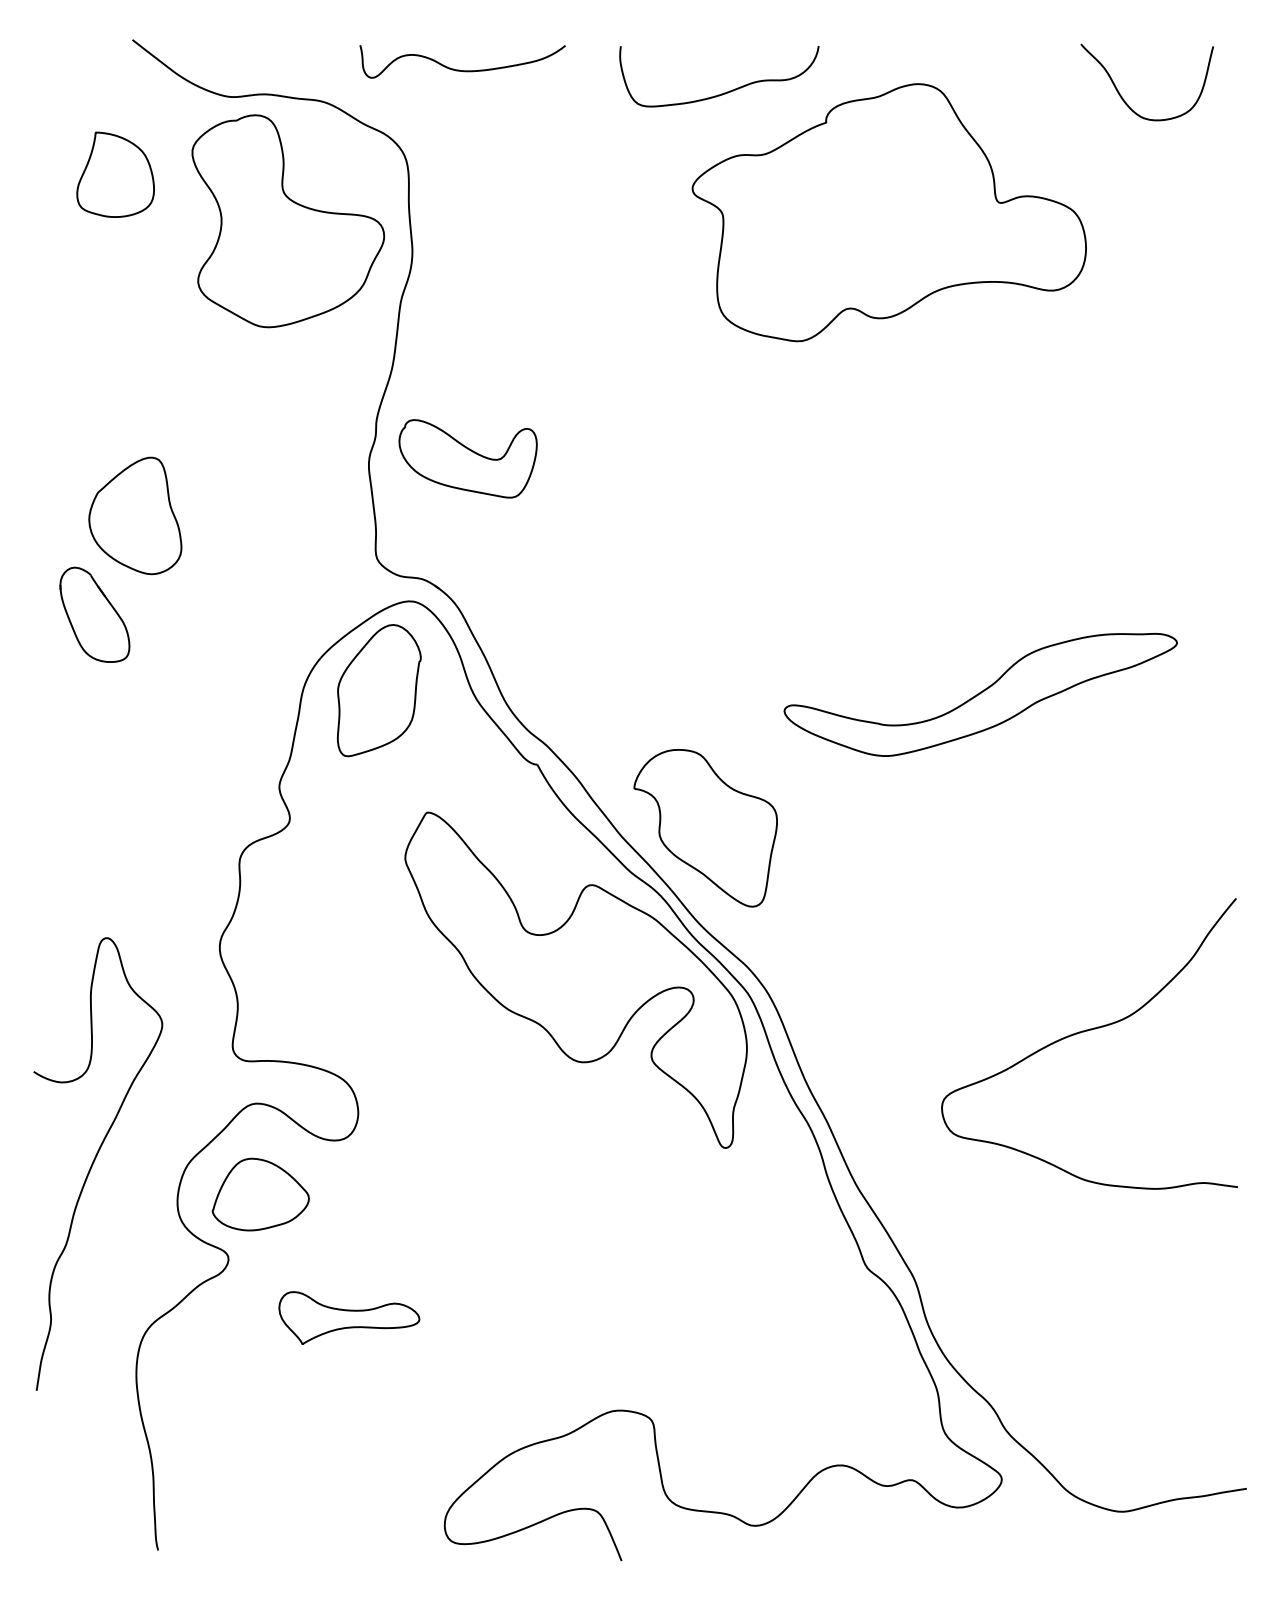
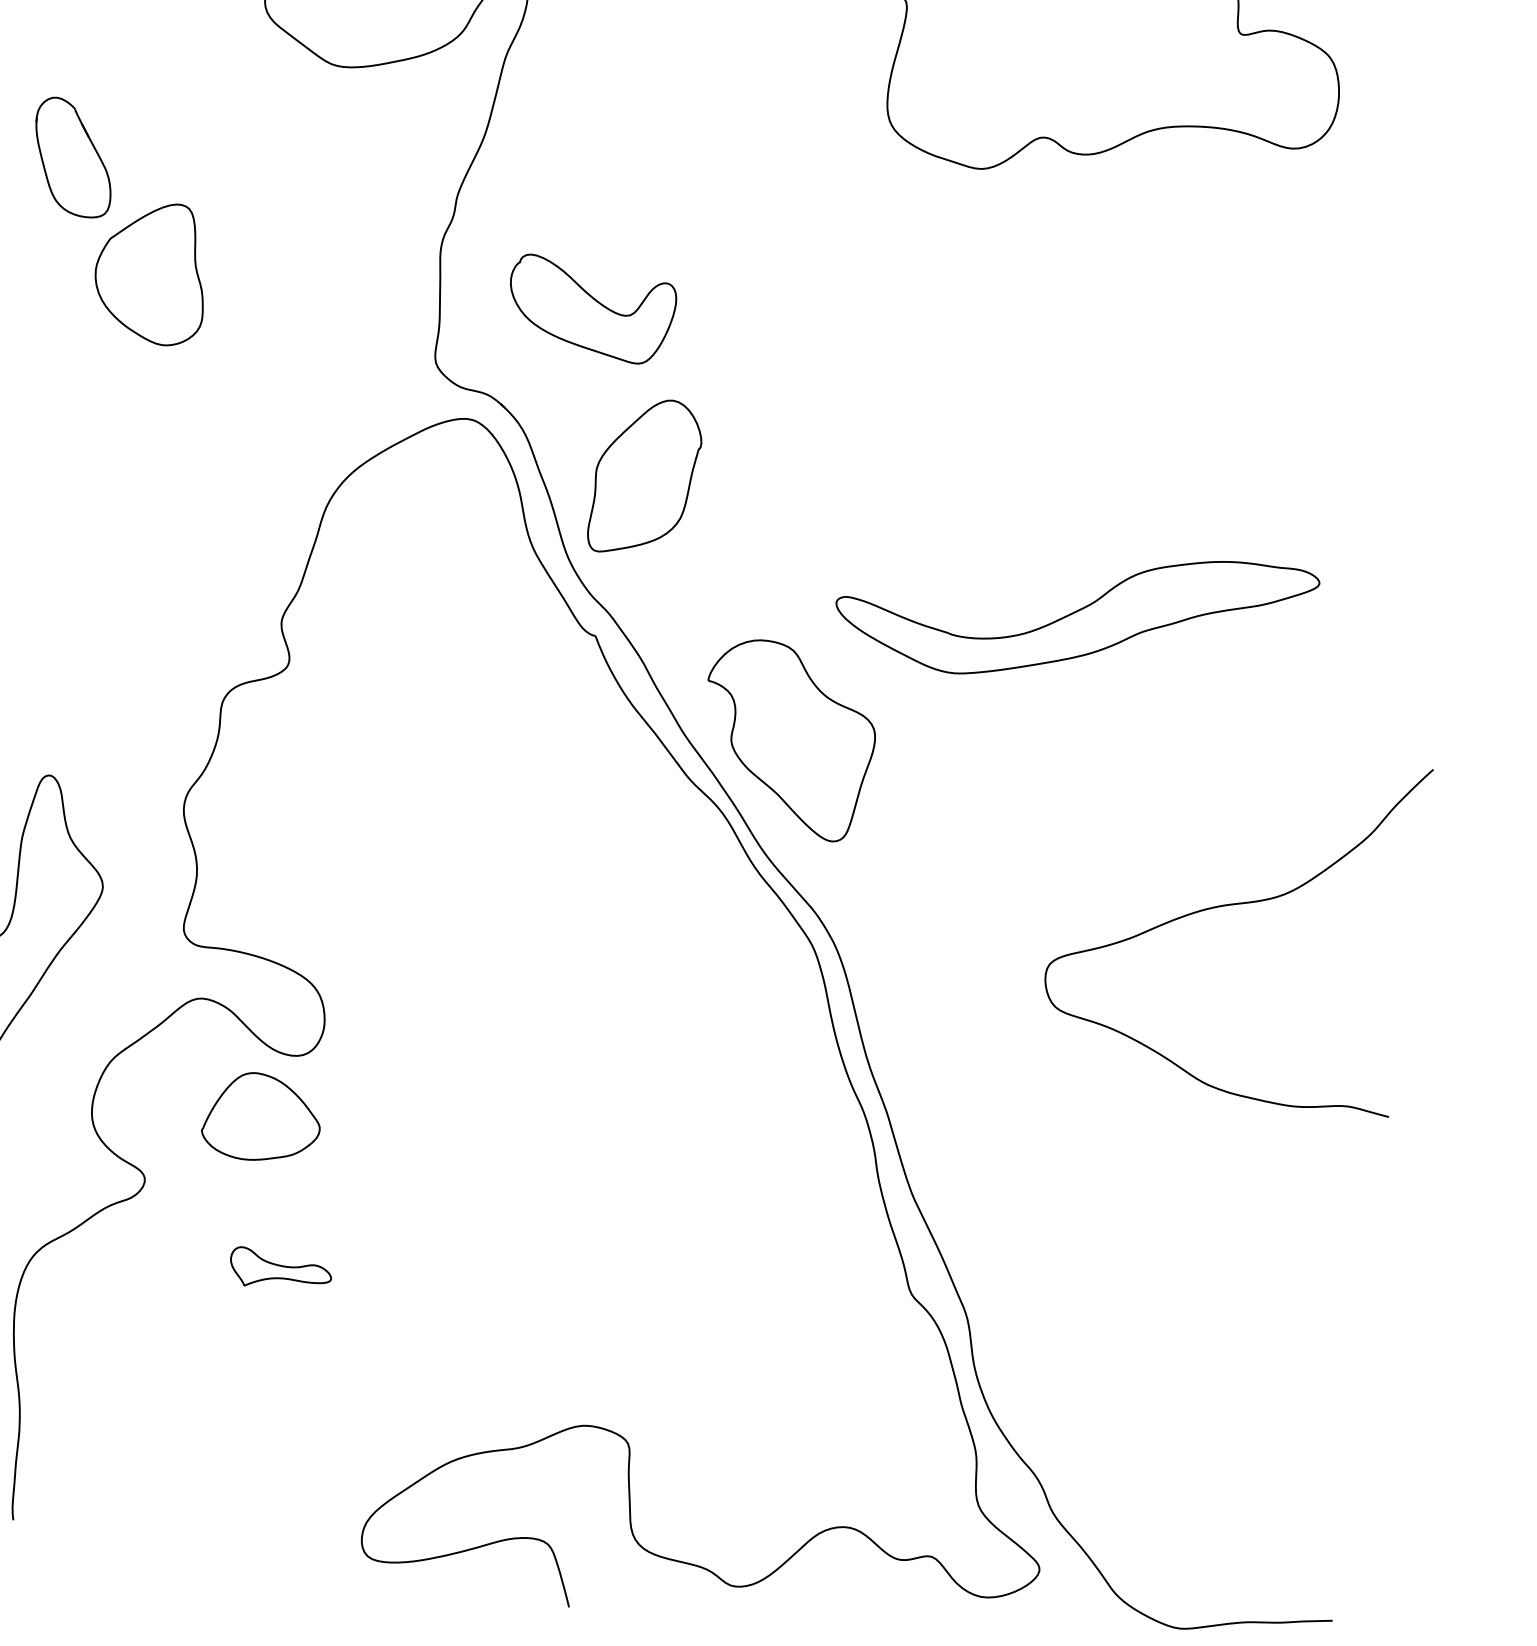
part: (467, 458) -> (590, 309), moved
part: (94, 614) -> (73, 157), moved
part: (378, 690) -> (645, 477), moved
part: (980, 694) -> (1074, 614), moved
part: (575, 979) -> (606, 900), removed
curve: (1084, 1032) -> (1229, 906), moved
part: (260, 1194) -> (262, 1117), moved
part: (349, 1317) -> (280, 1270), size x0.6

